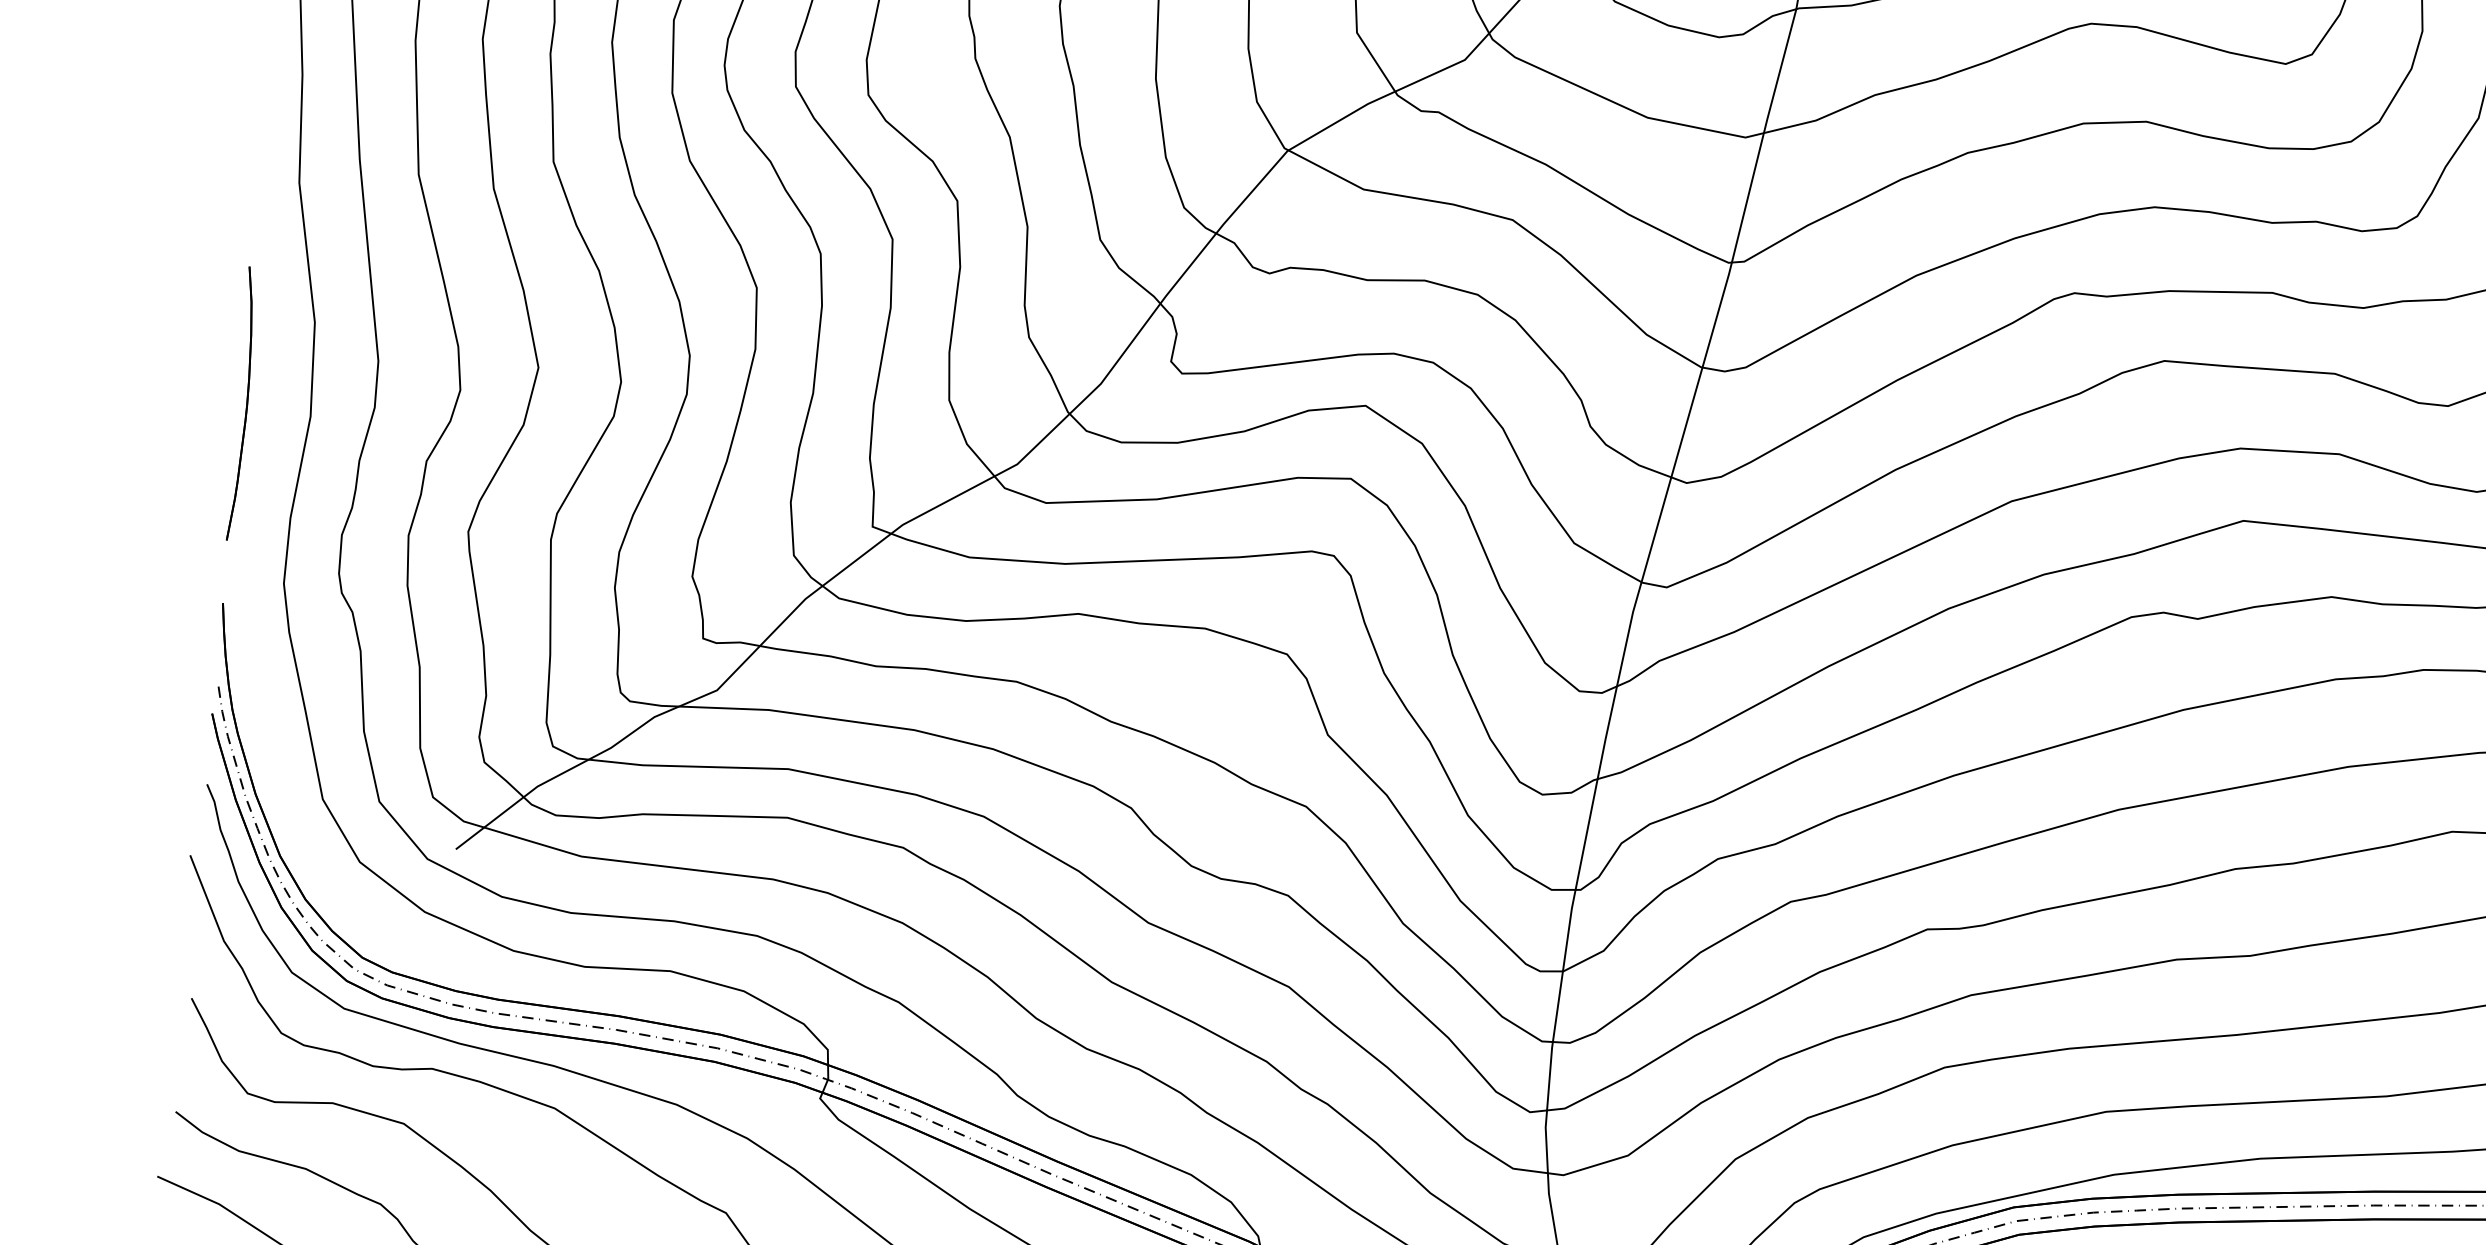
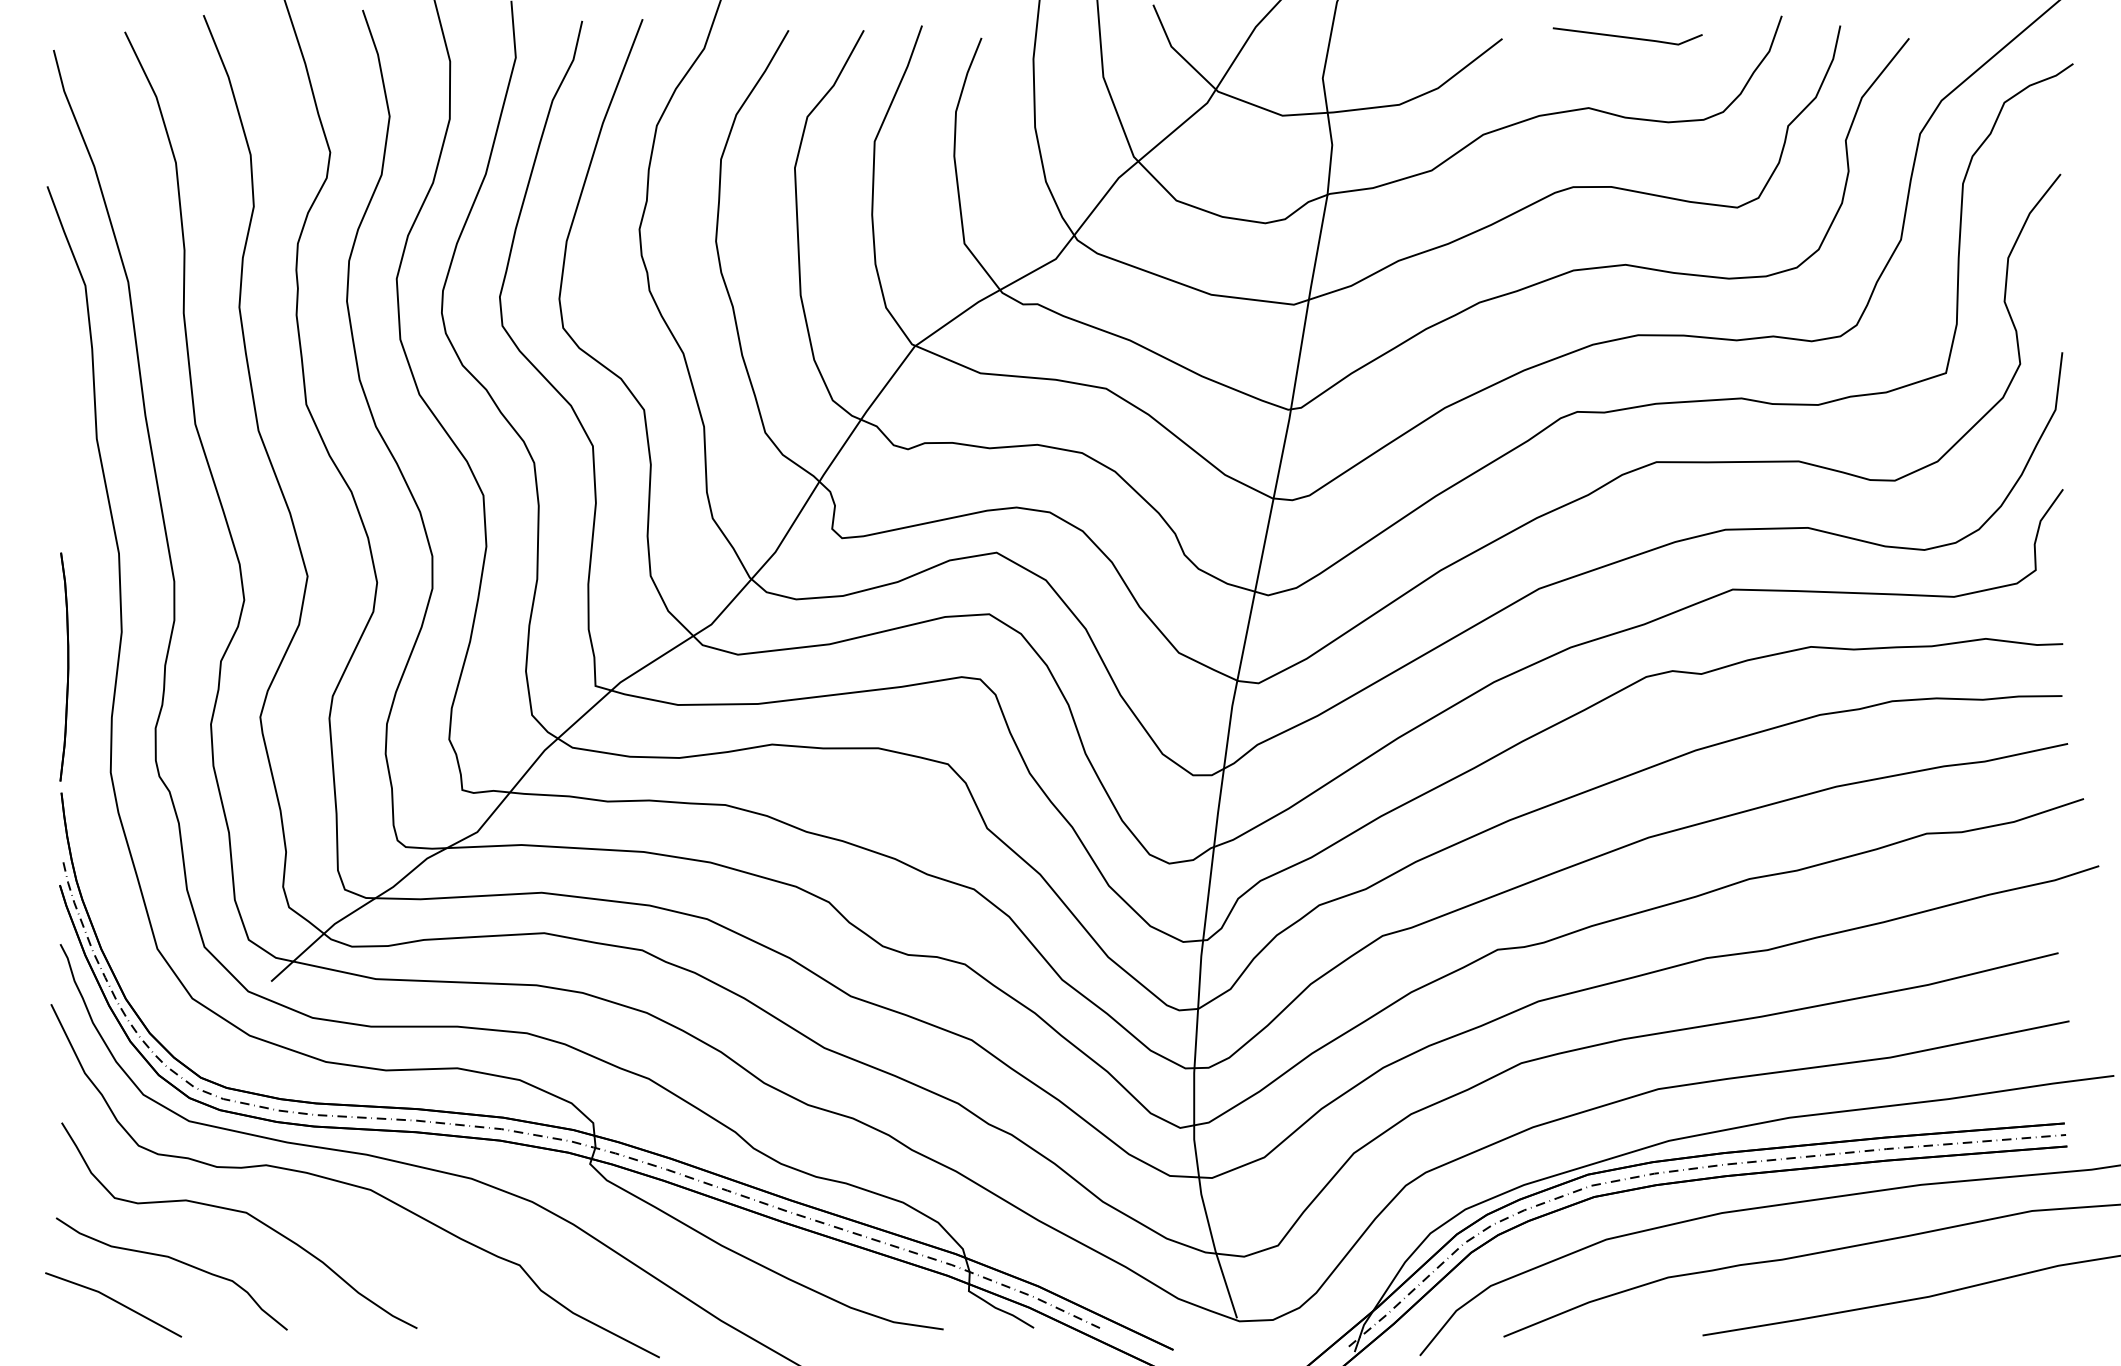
part: (242, 403) -> (64, 666), moved

